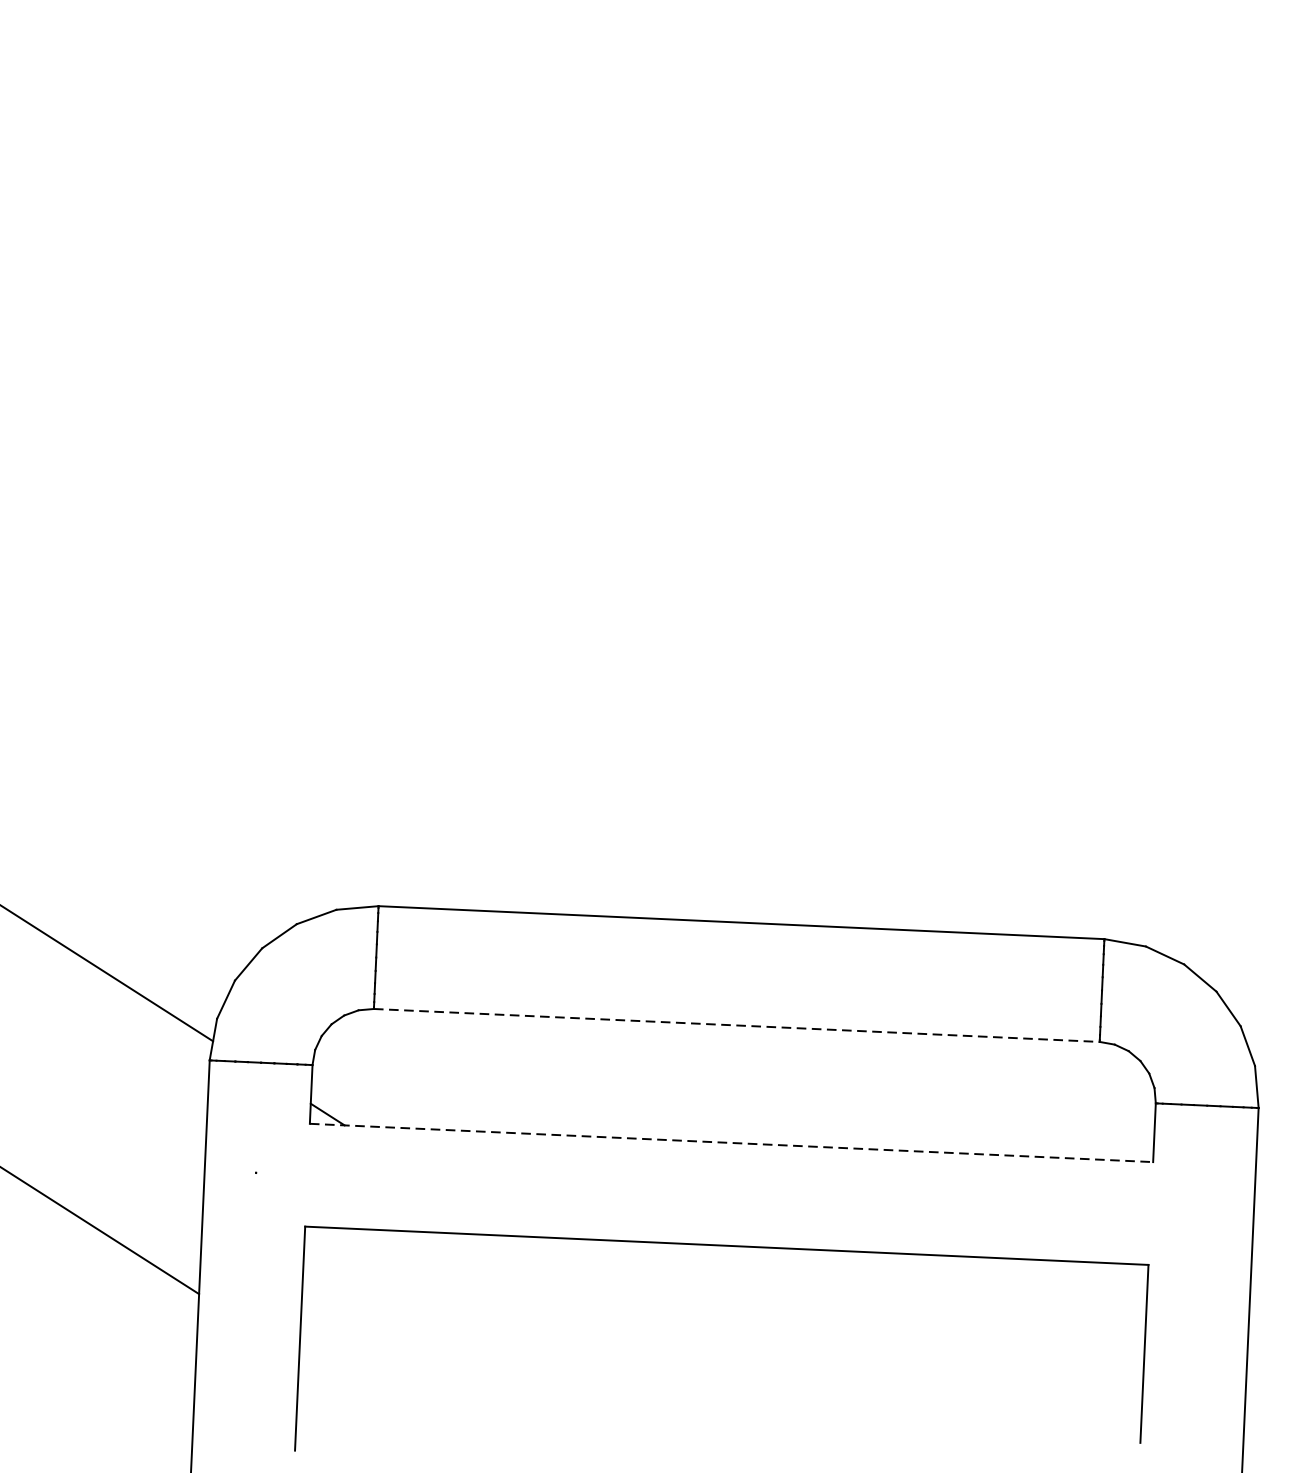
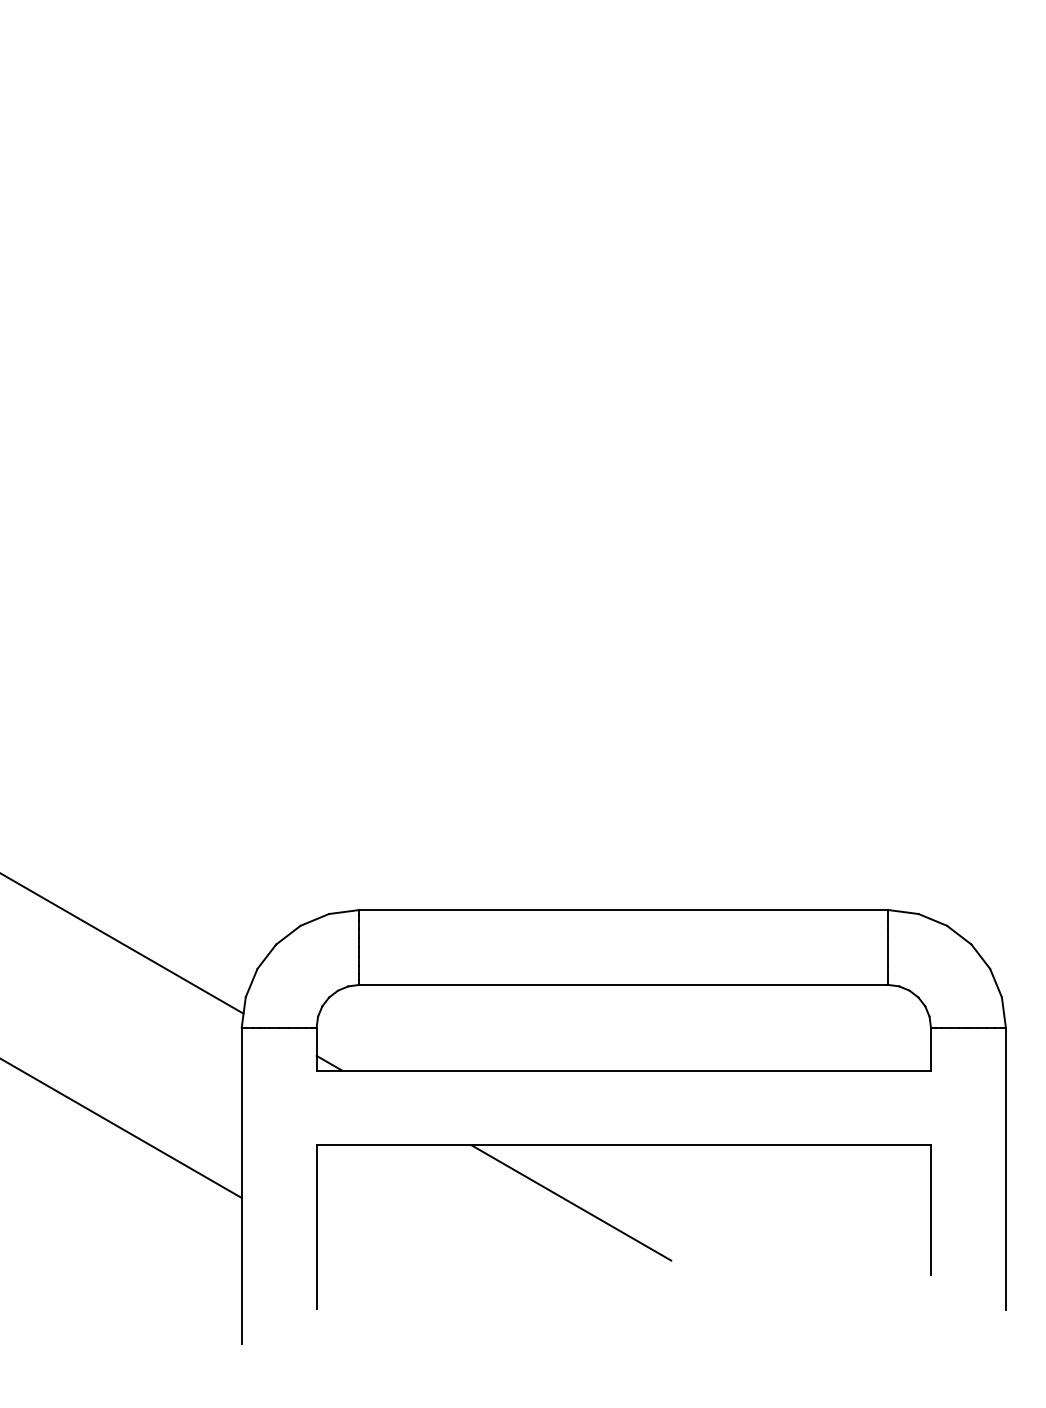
line: (737, 1024) -> (624, 984), dashed -> solid
line: (732, 1142) -> (624, 1070), dashed -> solid
line: (651, 1320) -> (571, 1202), added

